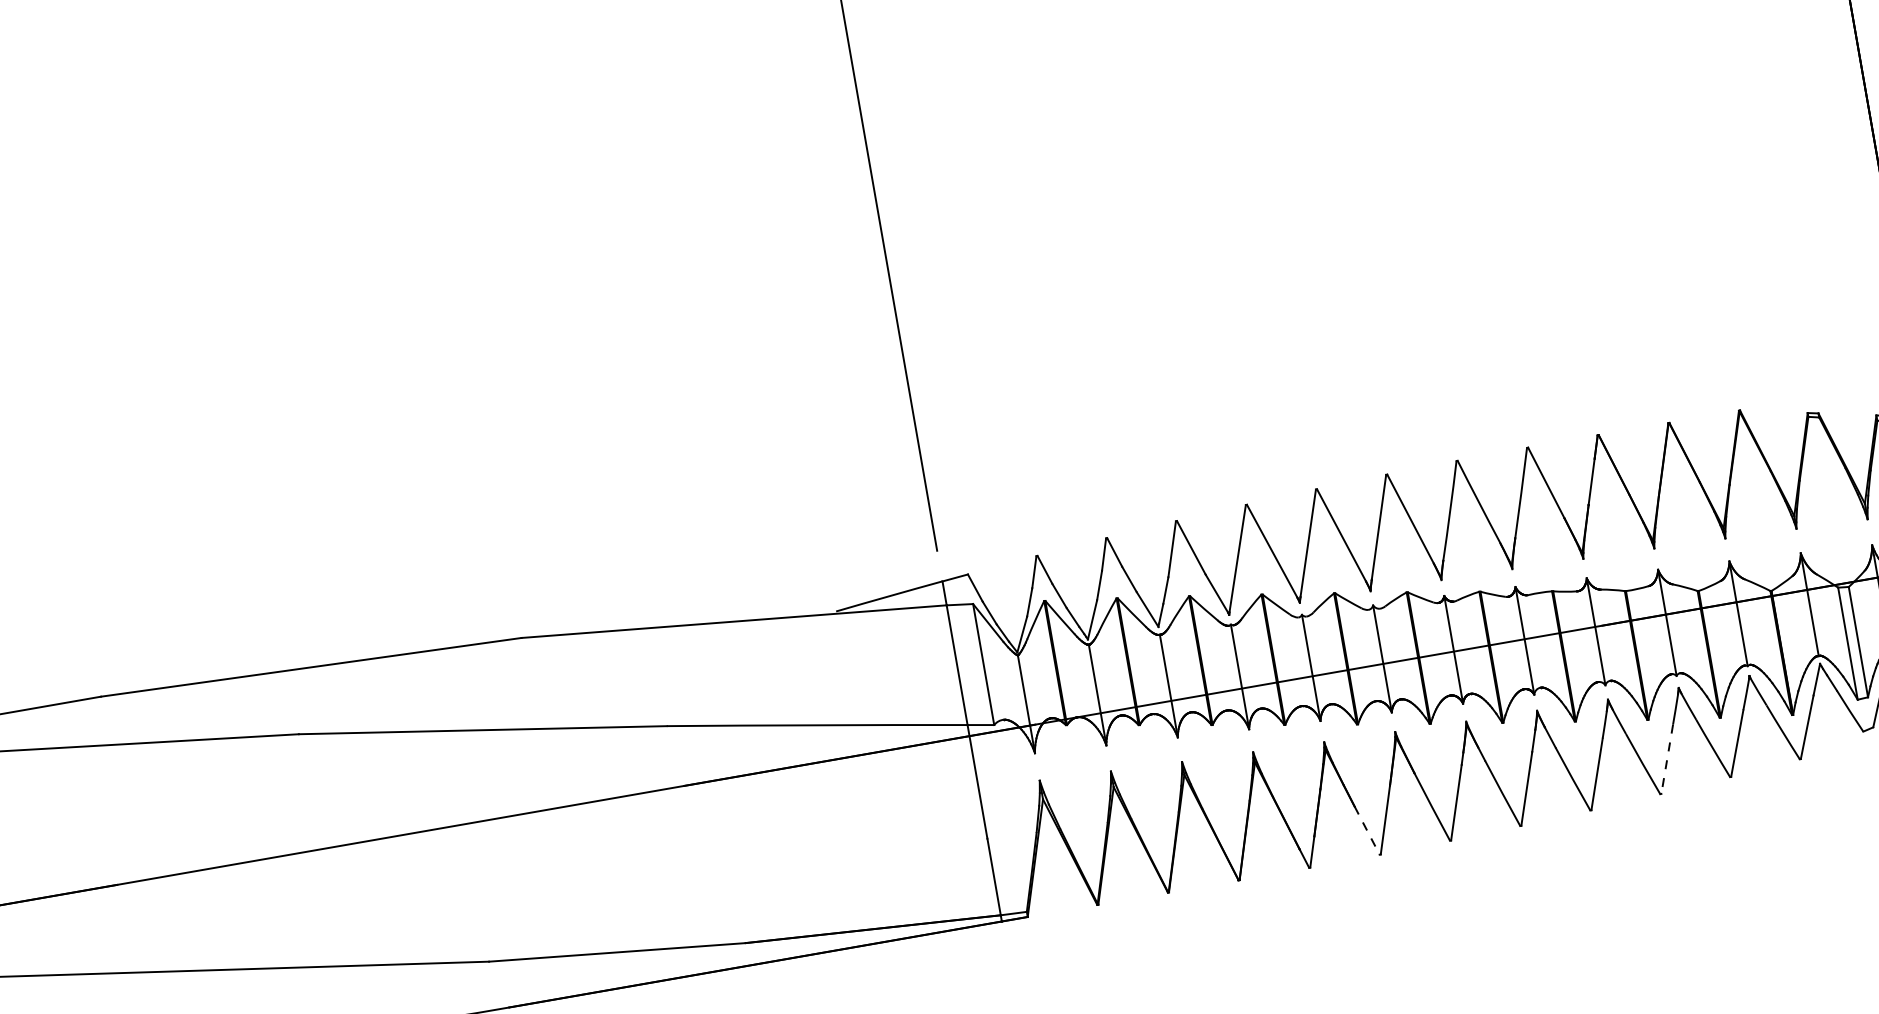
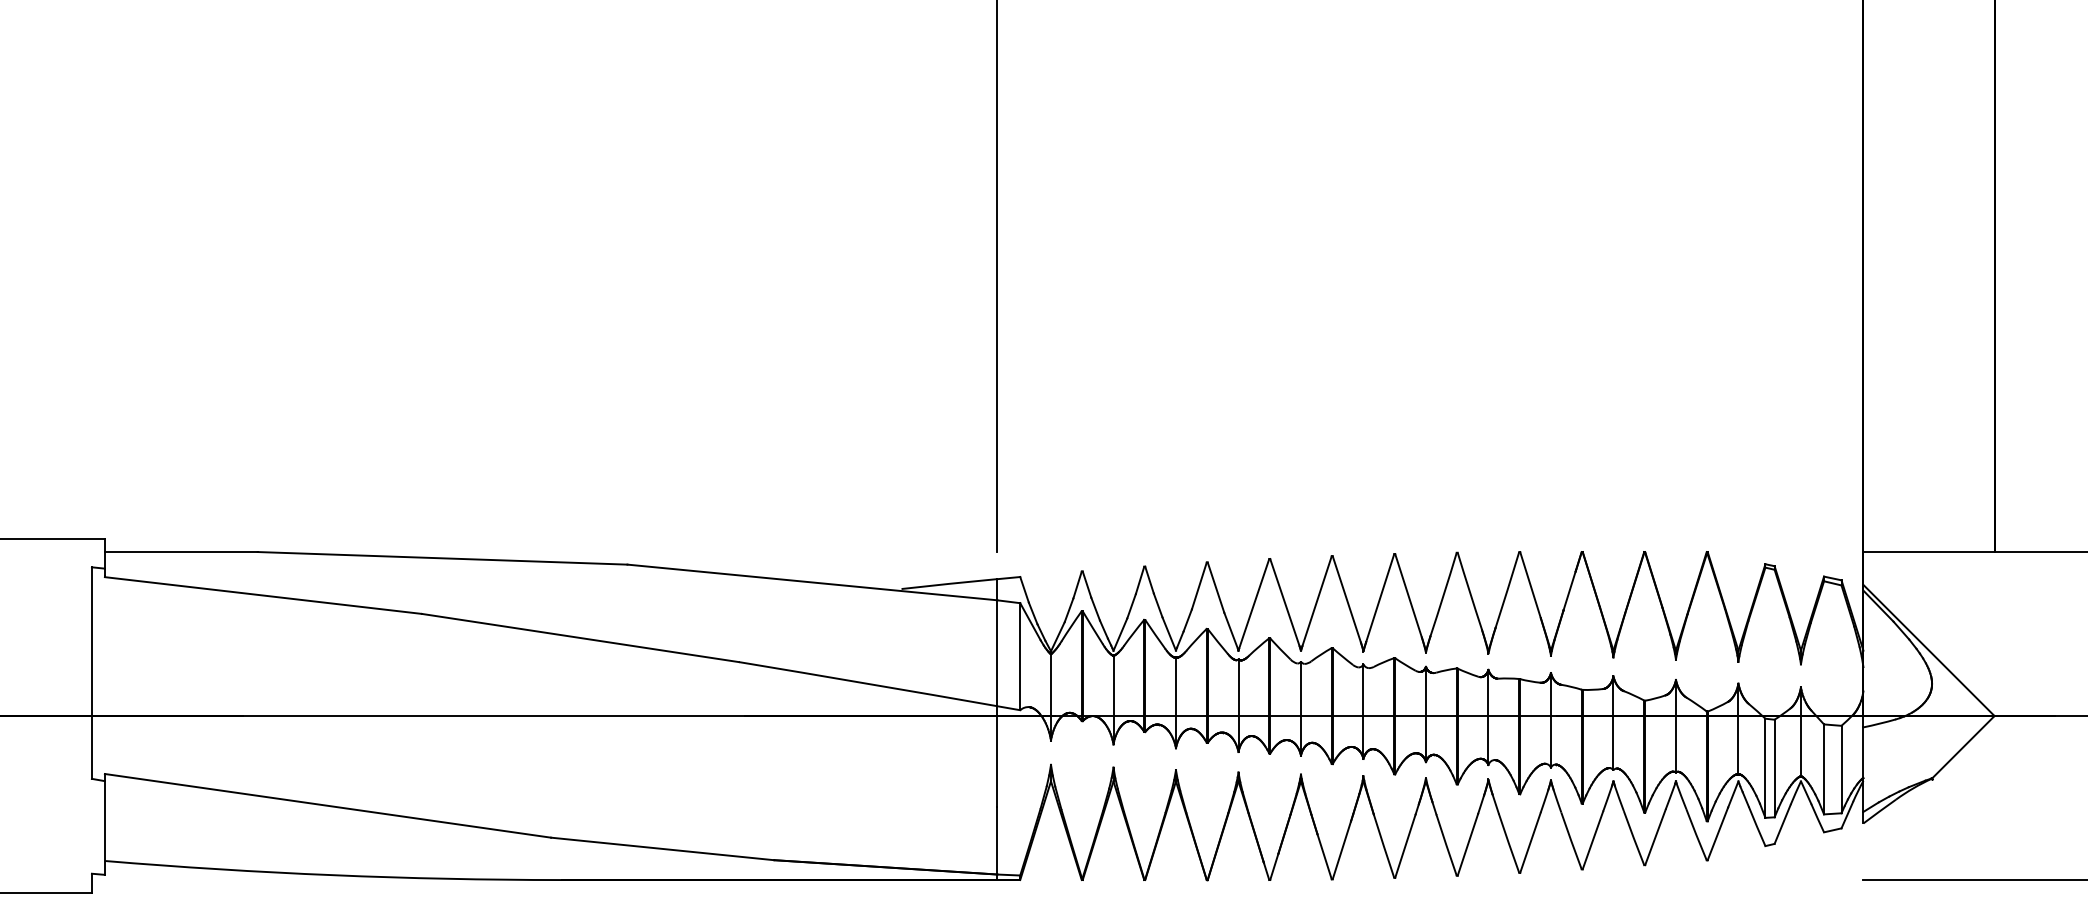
line: (1666, 759) -> (1592, 840), dashed -> solid
line: (1366, 830) -> (1324, 856), dashed -> solid

